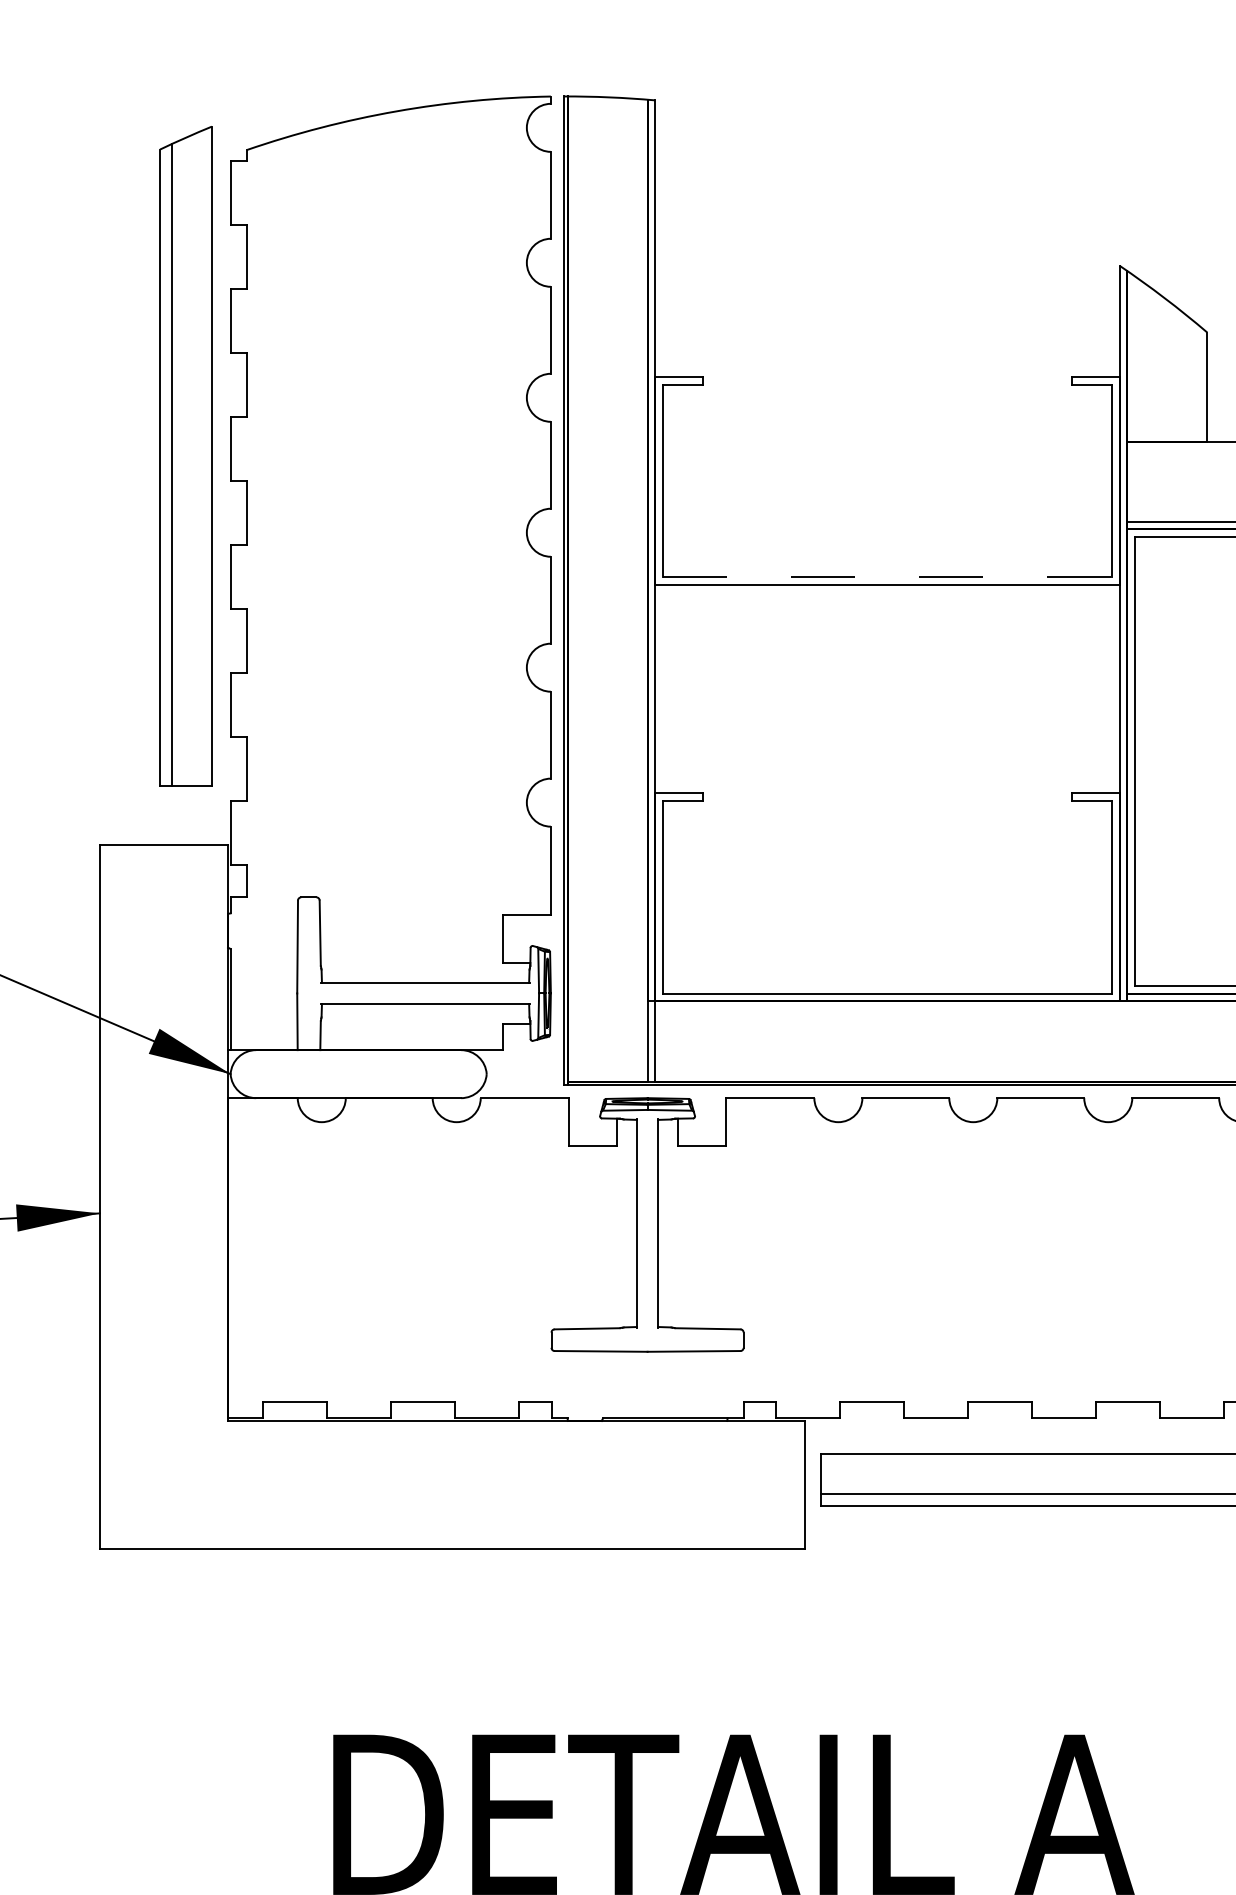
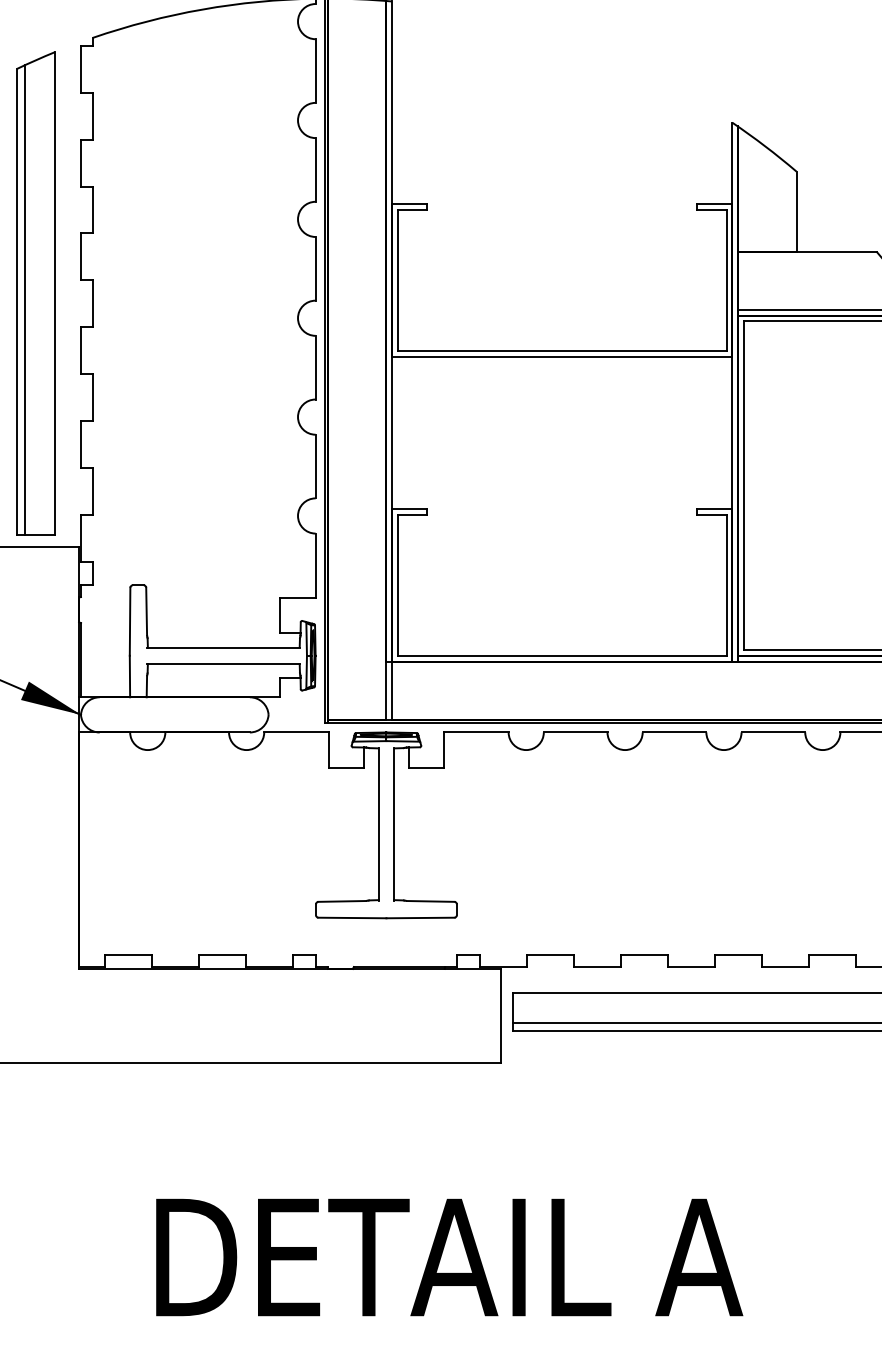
part: (185, 456) -> (35, 293), moved
line: (887, 577) -> (562, 351), dashed -> solid

